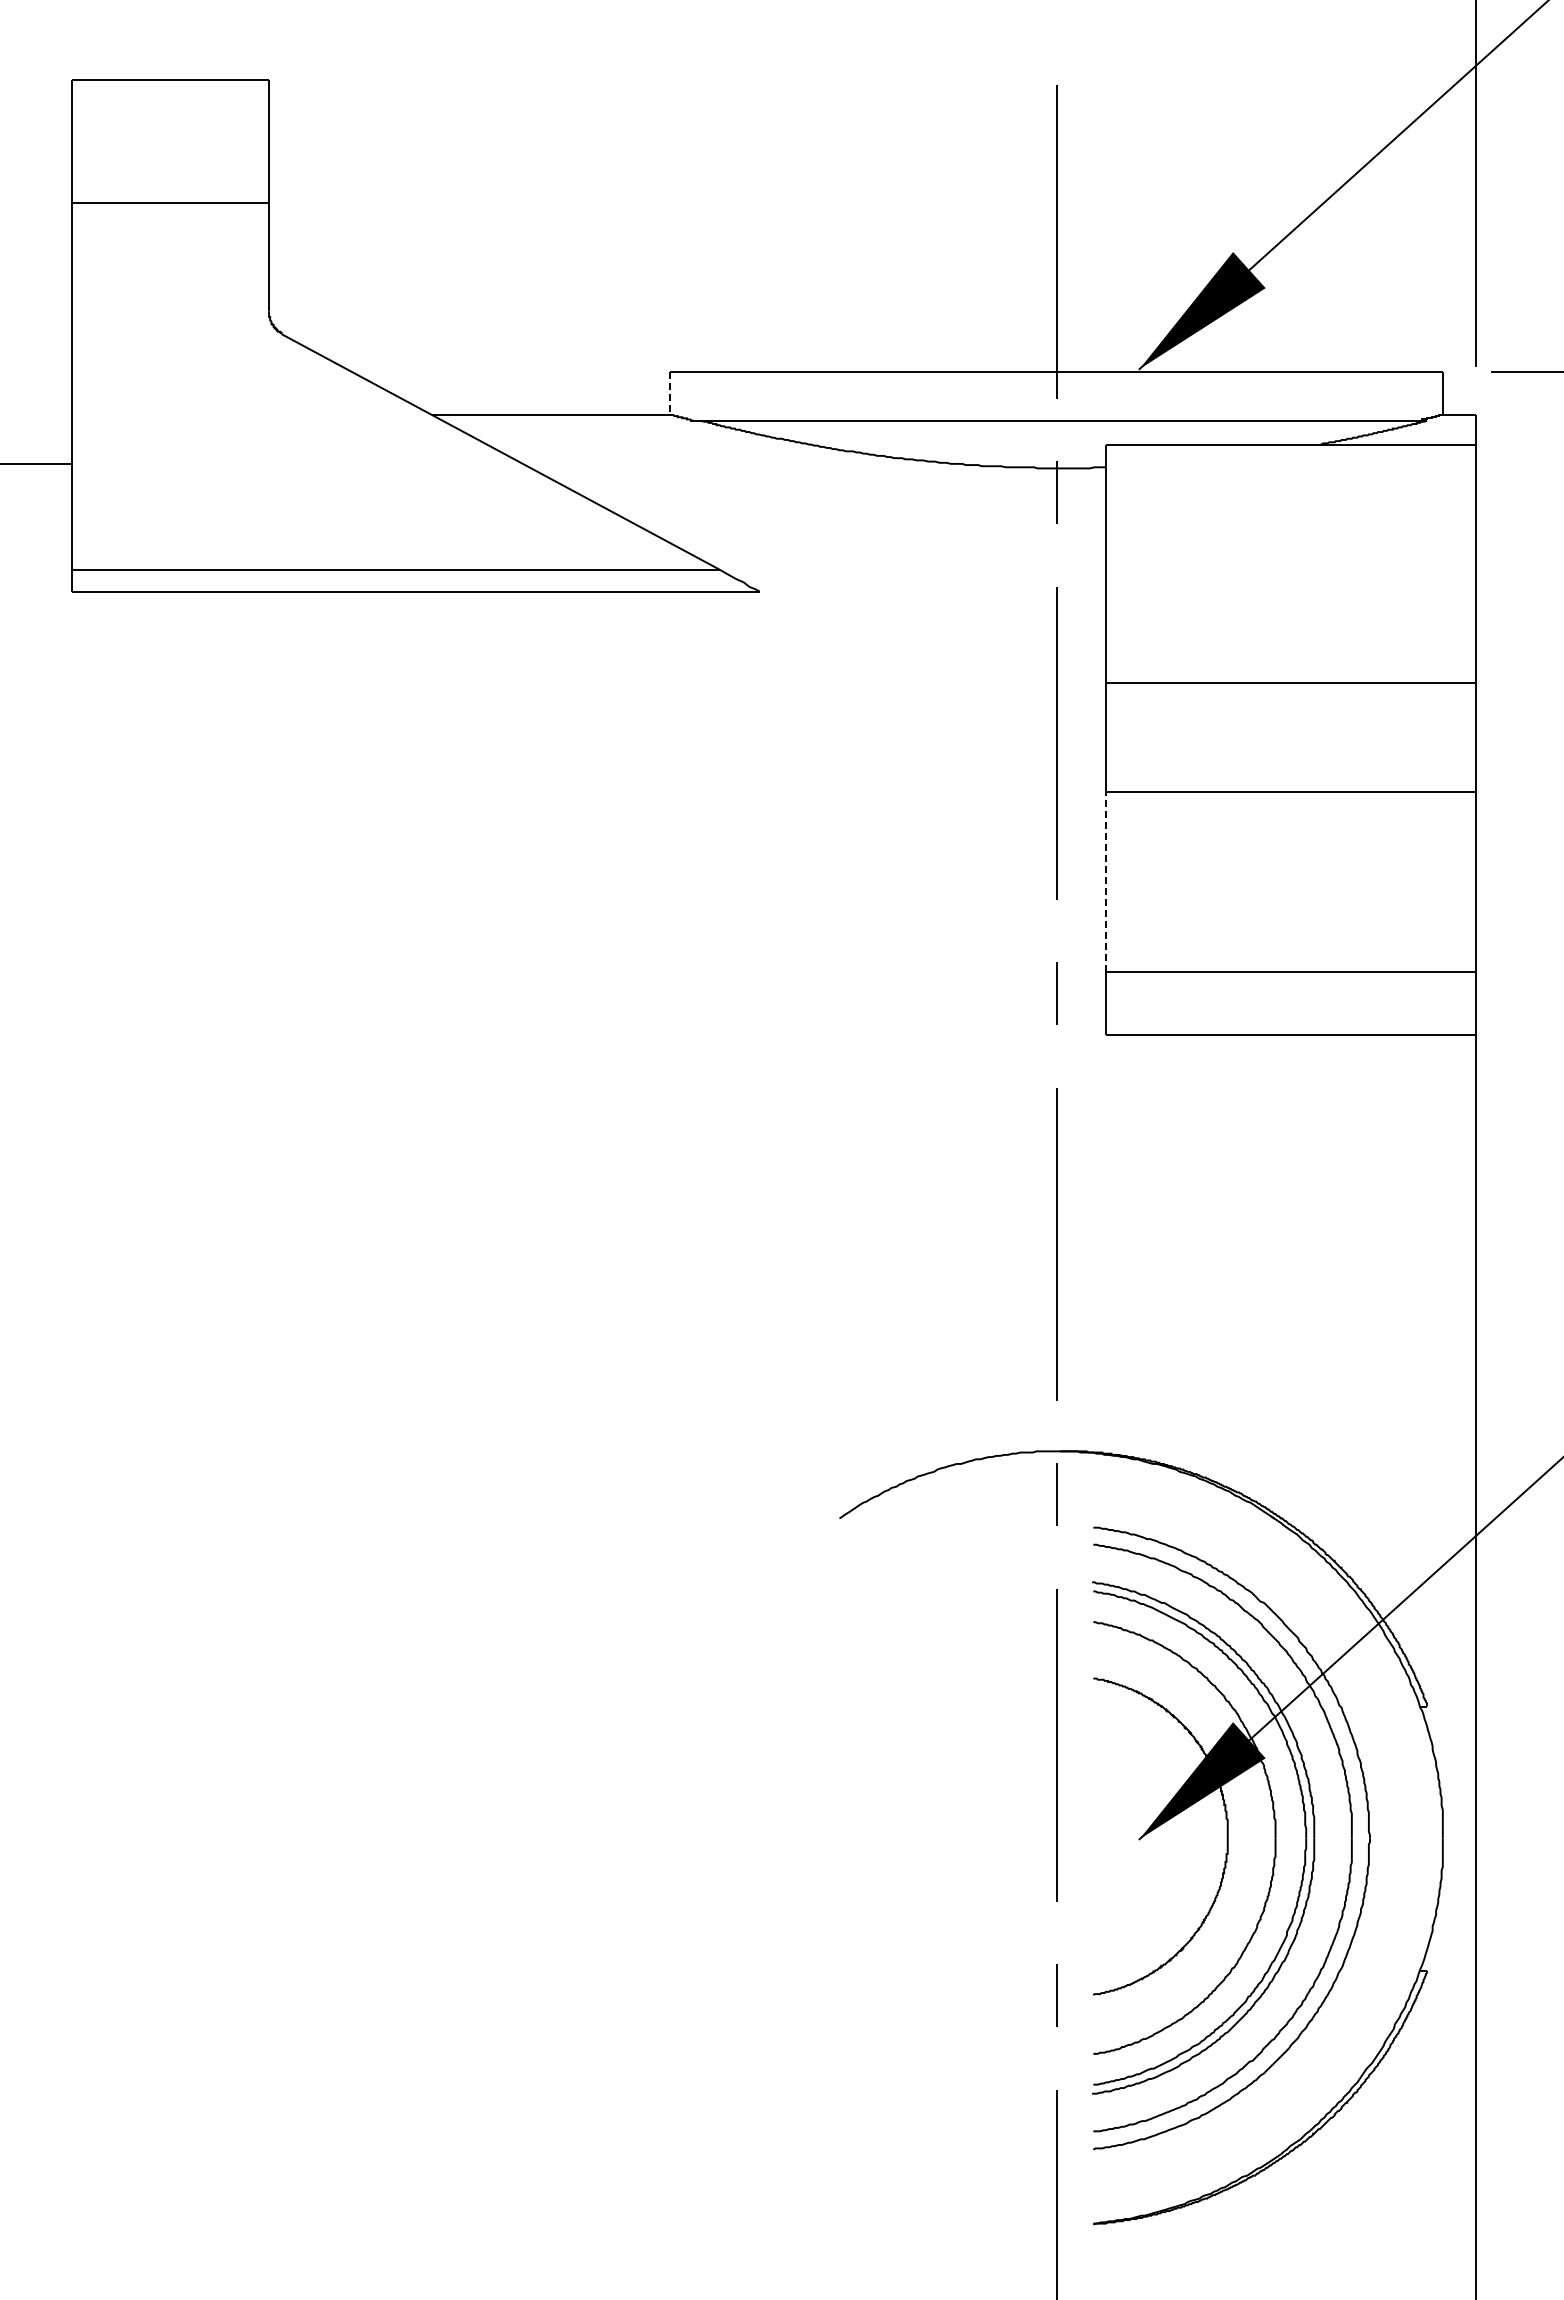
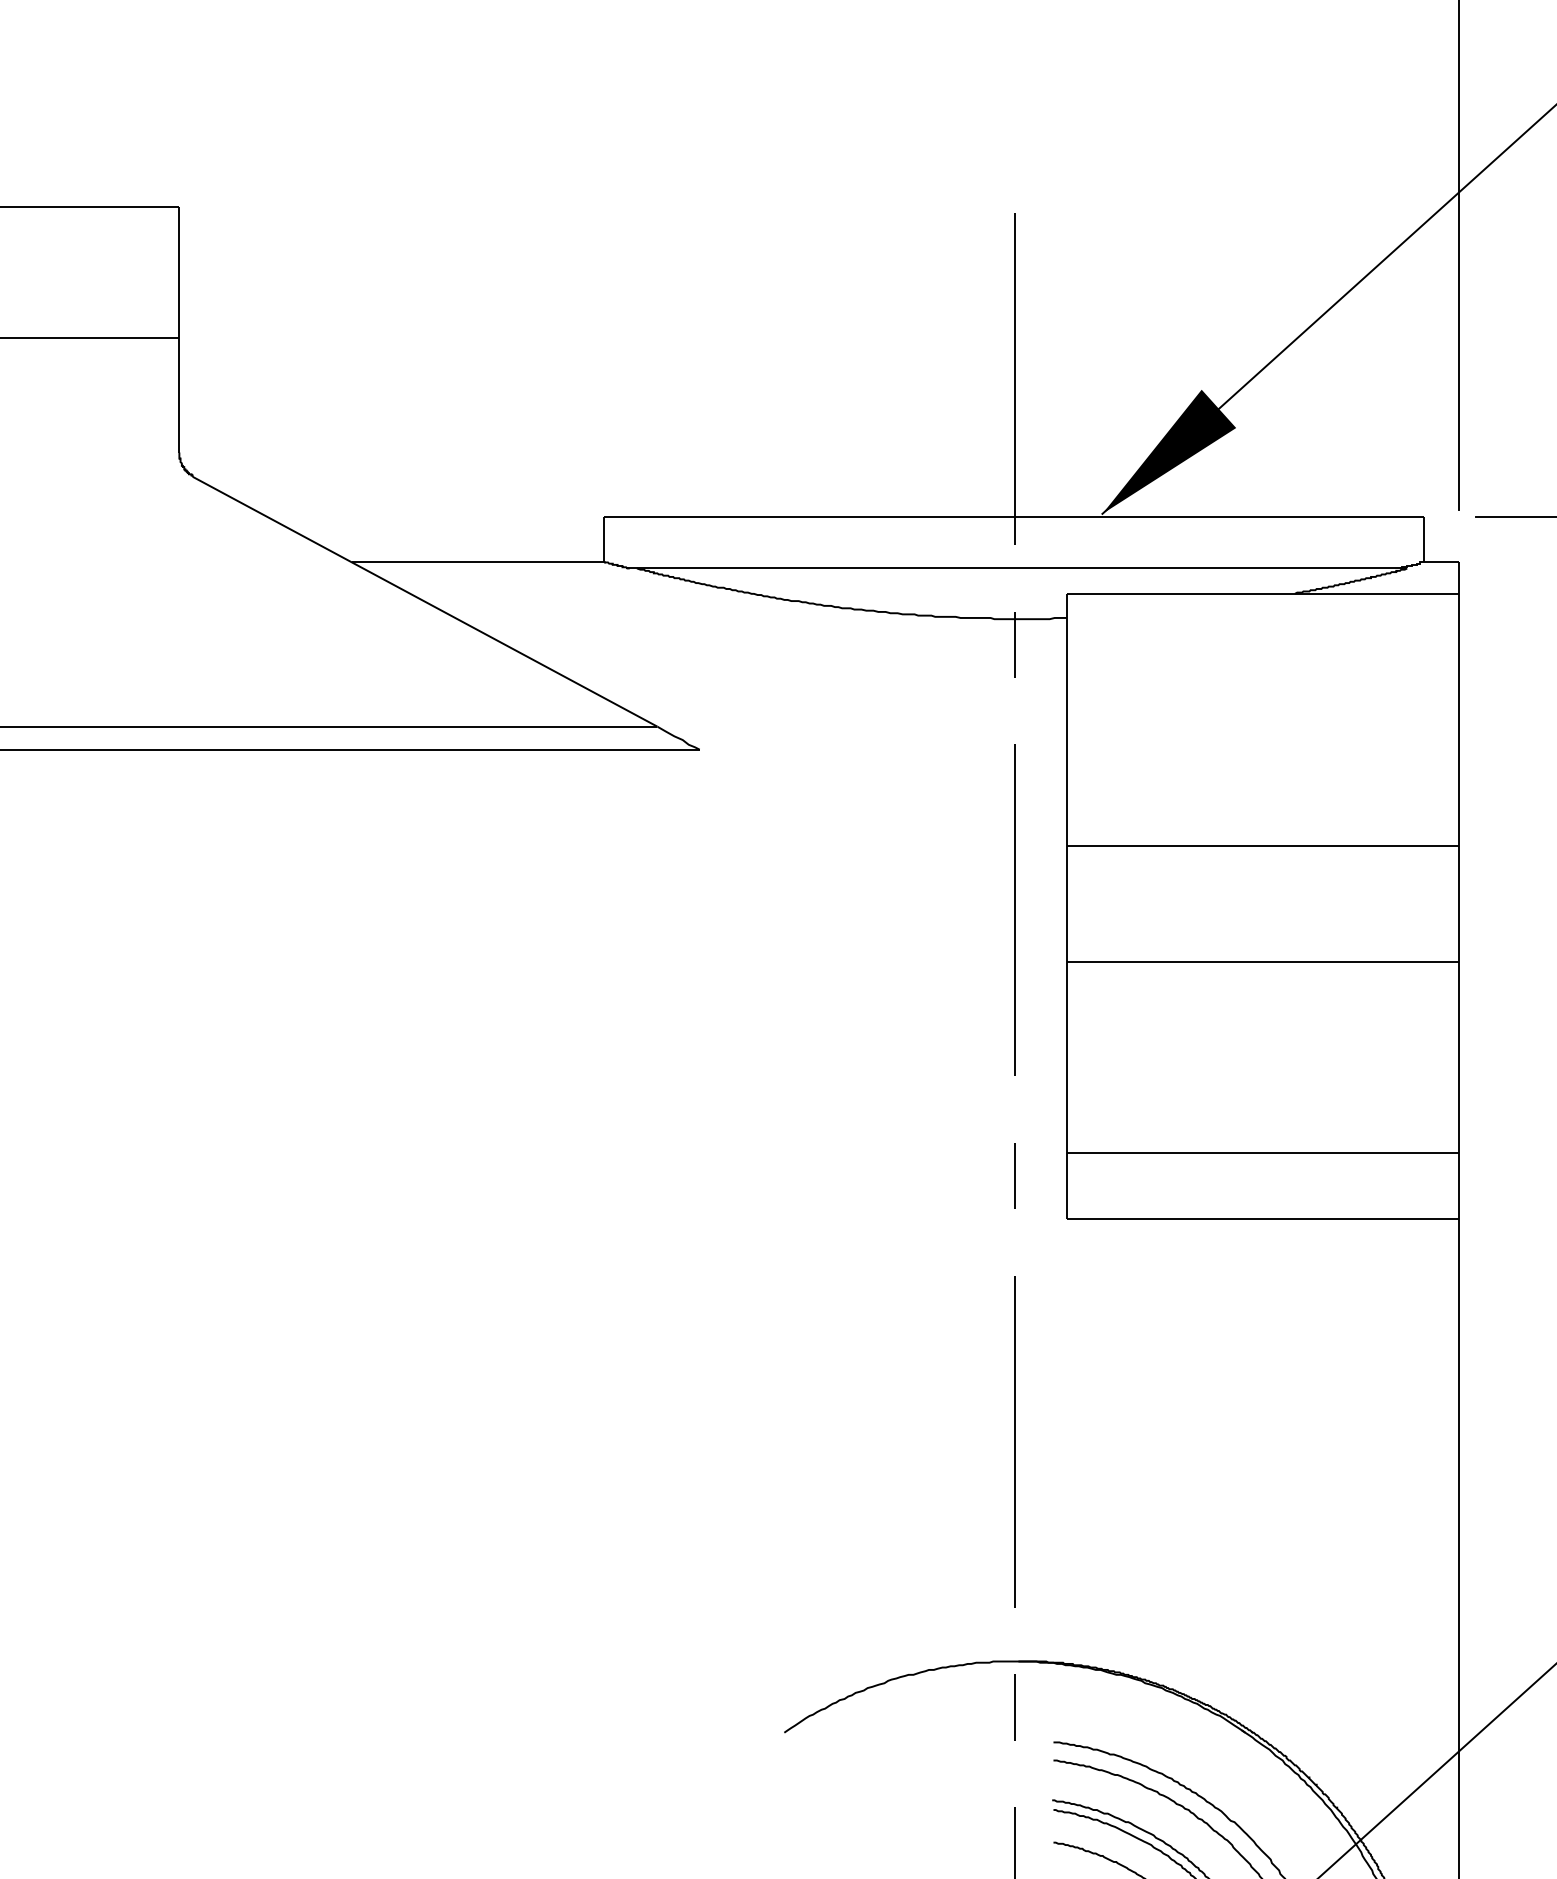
line: (669, 393) -> (604, 539), dashed -> solid
line: (1105, 881) -> (1066, 1057), dashed -> solid

